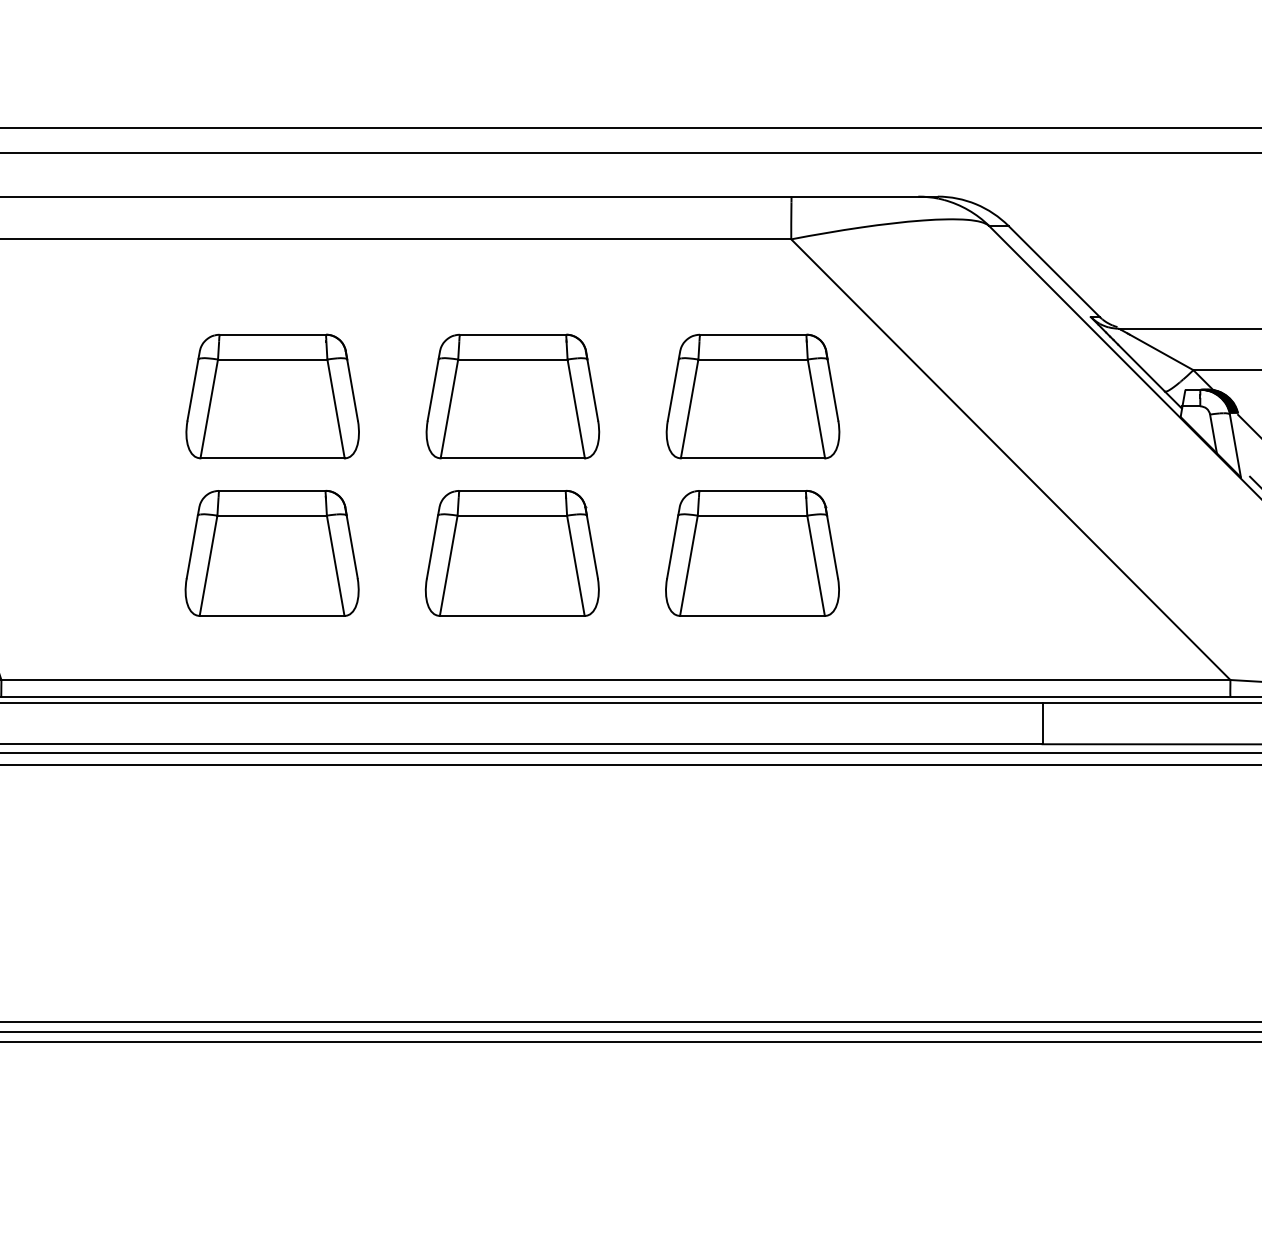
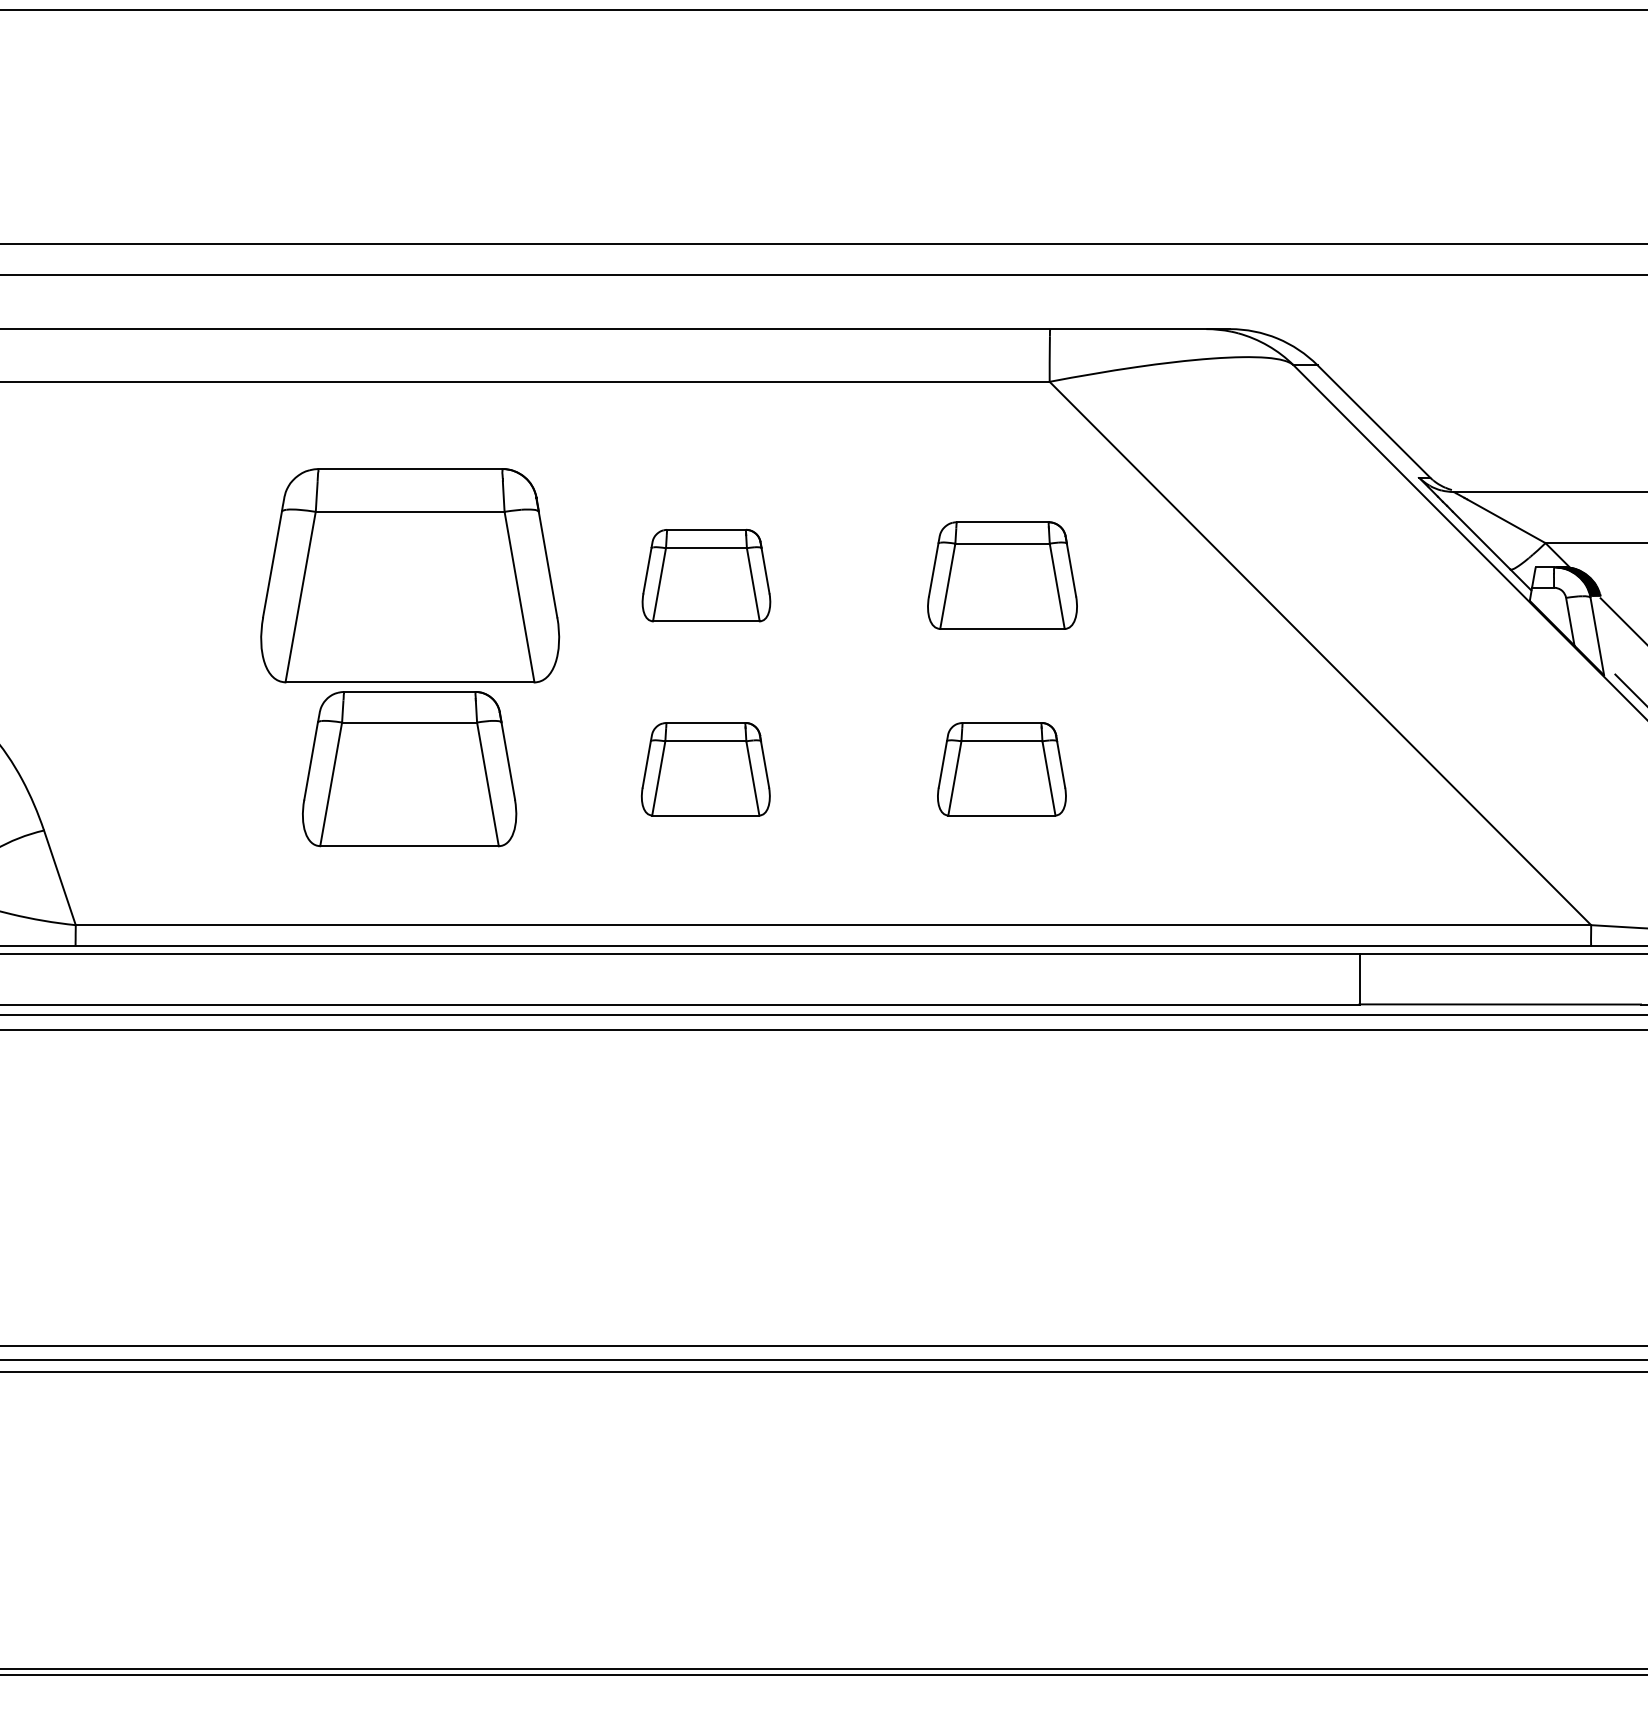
part: (272, 396) -> (410, 575), size x1.4
part: (512, 396) -> (706, 575), size x0.6
part: (753, 396) -> (1002, 575), size x0.7
part: (512, 553) -> (705, 769), size x0.6
part: (752, 553) -> (1001, 769), size x0.6

